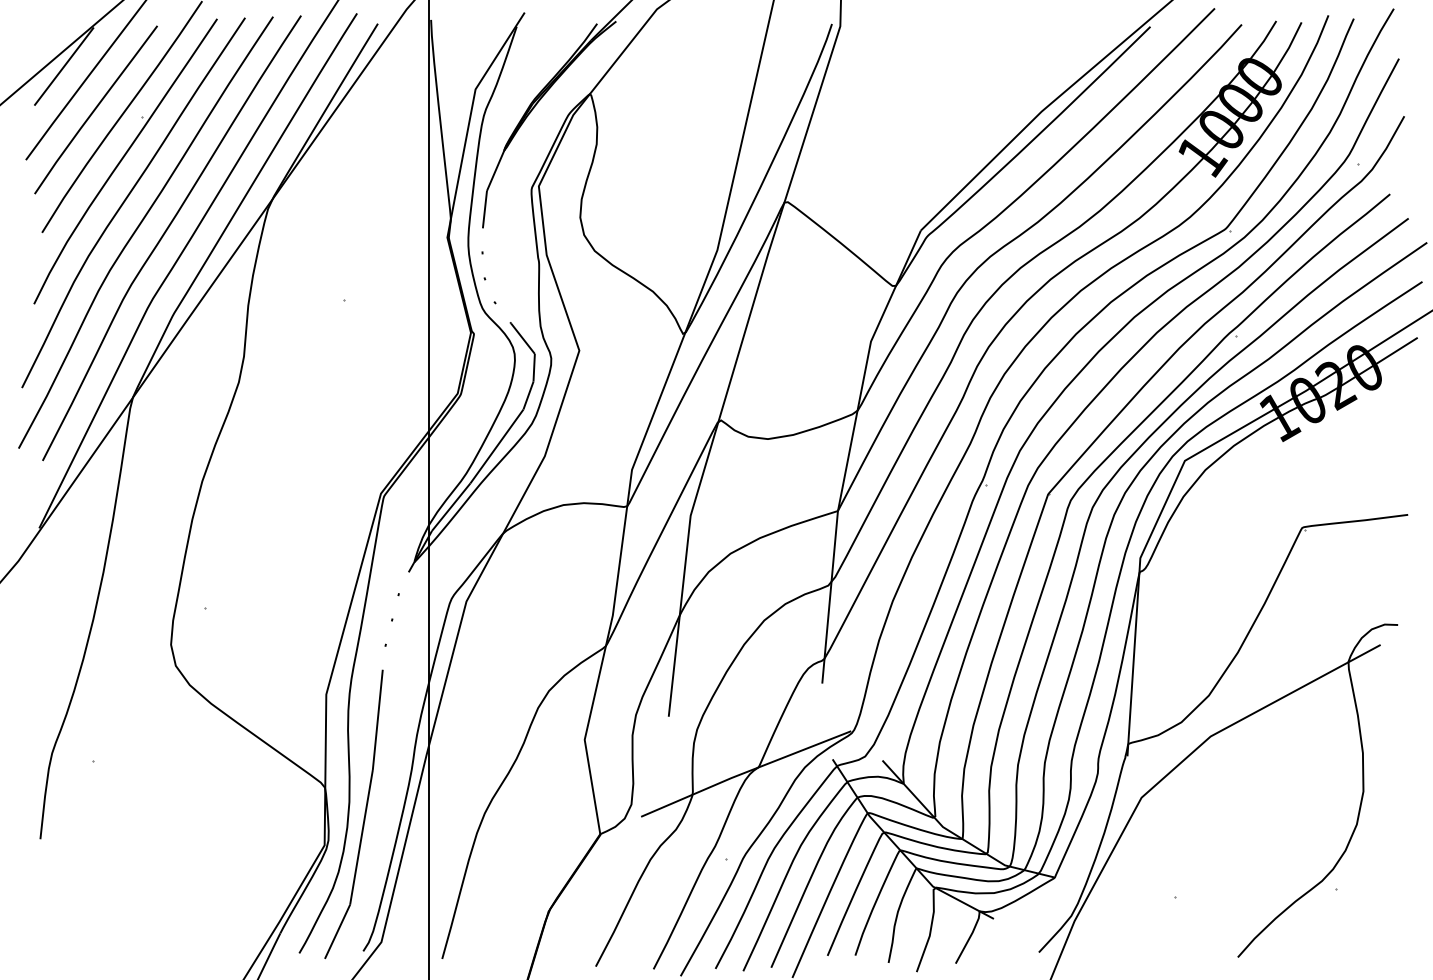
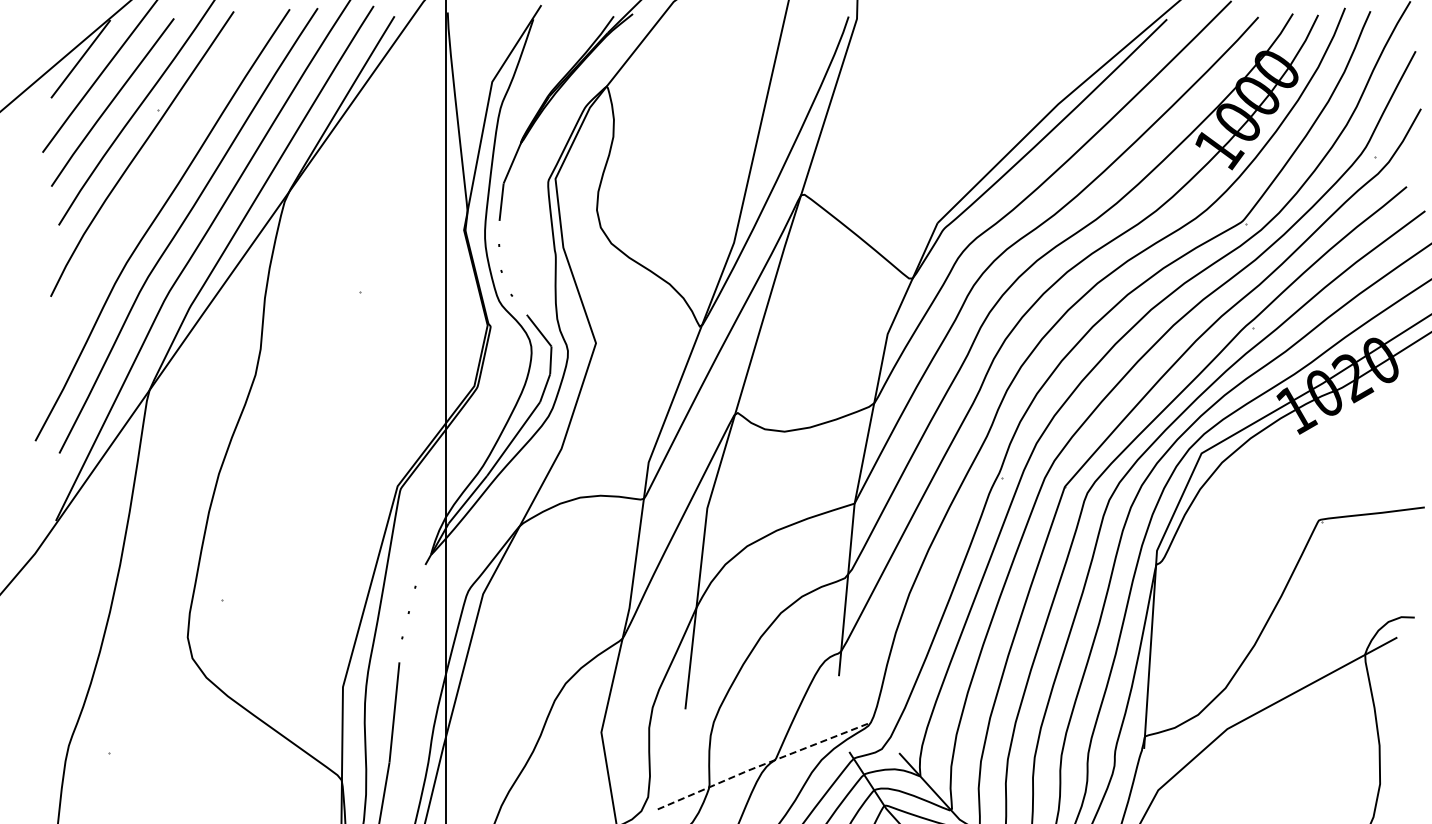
curve: (128, 197) -> (145, 190), removed
line: (745, 772) -> (762, 765), solid -> dashed

